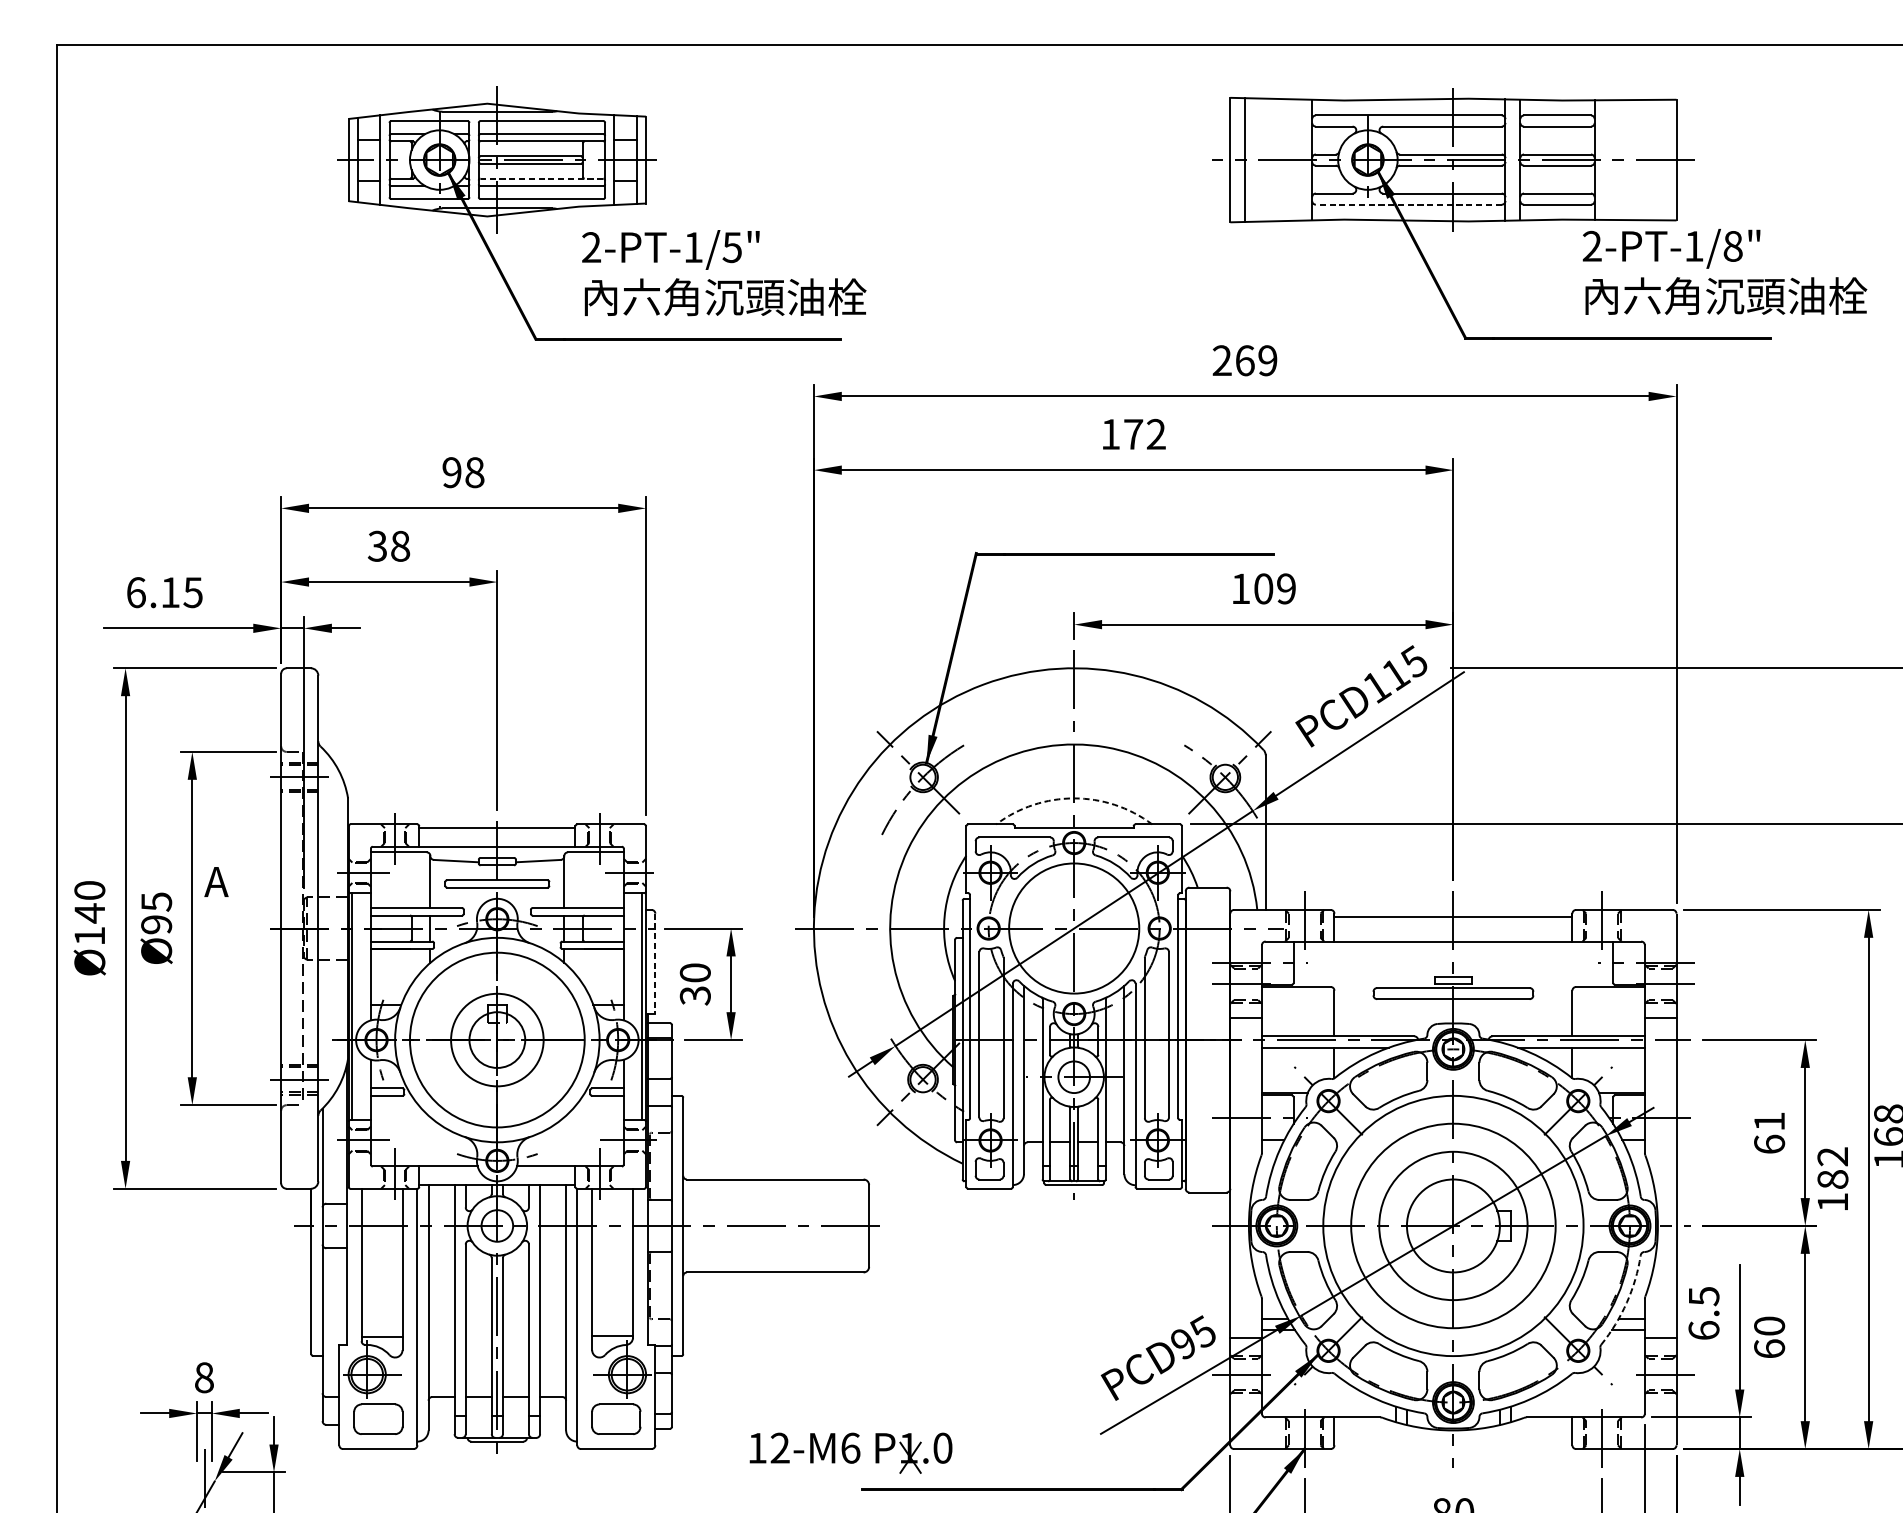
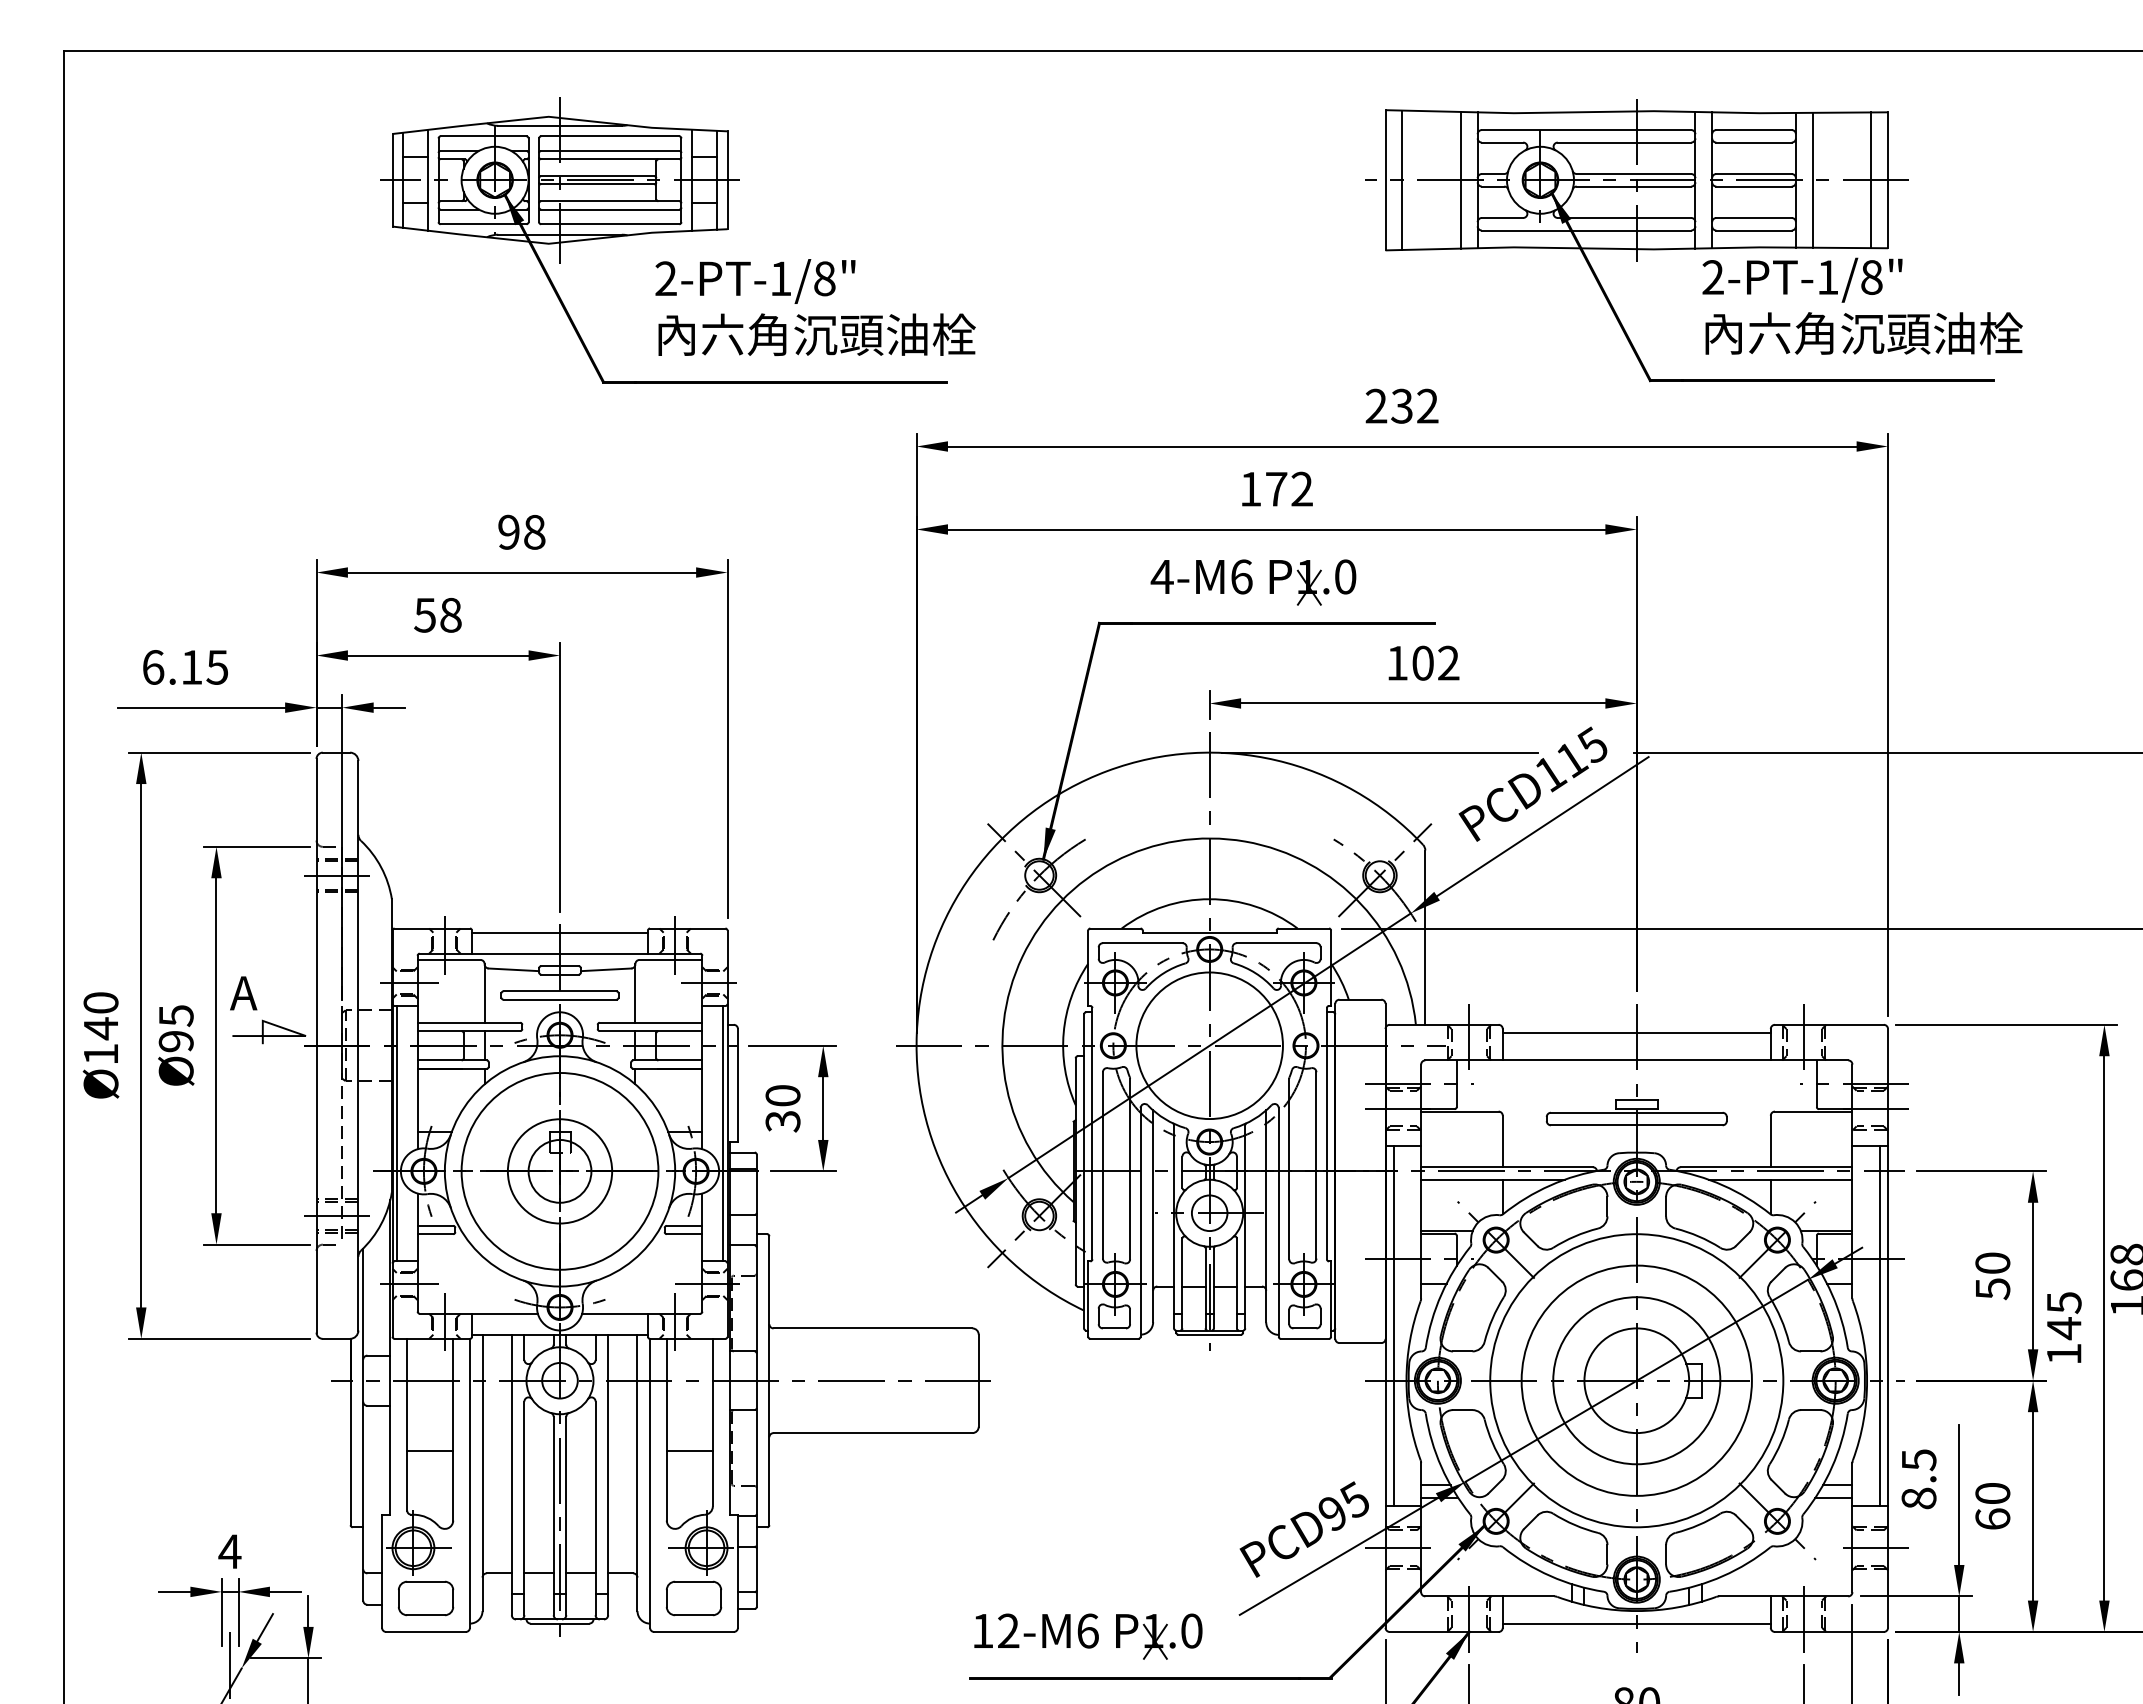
line: (1296, 159) -> (1460, 179), added
line: (1609, 159) -> (1812, 179), added
line: (1661, 160) -> (1871, 180), added
line: (541, 178) -> (609, 201), dashed -> solid
line: (1408, 204) -> (1586, 230), dashed -> solid
text: (732, 247) -> (824, 278), 2-PT-1/5" -> 2-PT-1/8"
text: (1724, 271) -> (1862, 305), moved
text: (1256, 360) -> (1414, 405), 269 -> 232
part: (1113, 517) -> (1253, 582), added
text: (377, 545) -> (424, 614), 38 -> 58
text: (1286, 589) -> (1448, 663), 109 -> 102
line: (1225, 668) -> (1380, 752), added
arc: (1074, 798) -> (1209, 899), dashed -> solid
line: (239, 919) -> (269, 1035), added
line: (654, 963) -> (737, 1085), dashed -> solid
text: (1769, 1133) -> (1992, 1276), 61 -> 50
text: (1832, 1168) -> (2063, 1316), 182 -> 145
line: (1237, 1177) -> (1393, 1326), added
line: (1668, 1177) -> (1879, 1326), added
arc: (1627, 1303) -> (1832, 1467), dashed -> solid
text: (1703, 1330) -> (1918, 1498), 6.5 -> 8.5
line: (612, 1335) -> (689, 1451), moved
line: (382, 1336) -> (430, 1451), moved
text: (203, 1377) -> (229, 1551), 8 -> 4
line: (1453, 1441) -> (1636, 1623), added
part: (851, 1453) -> (1088, 1636), moved

